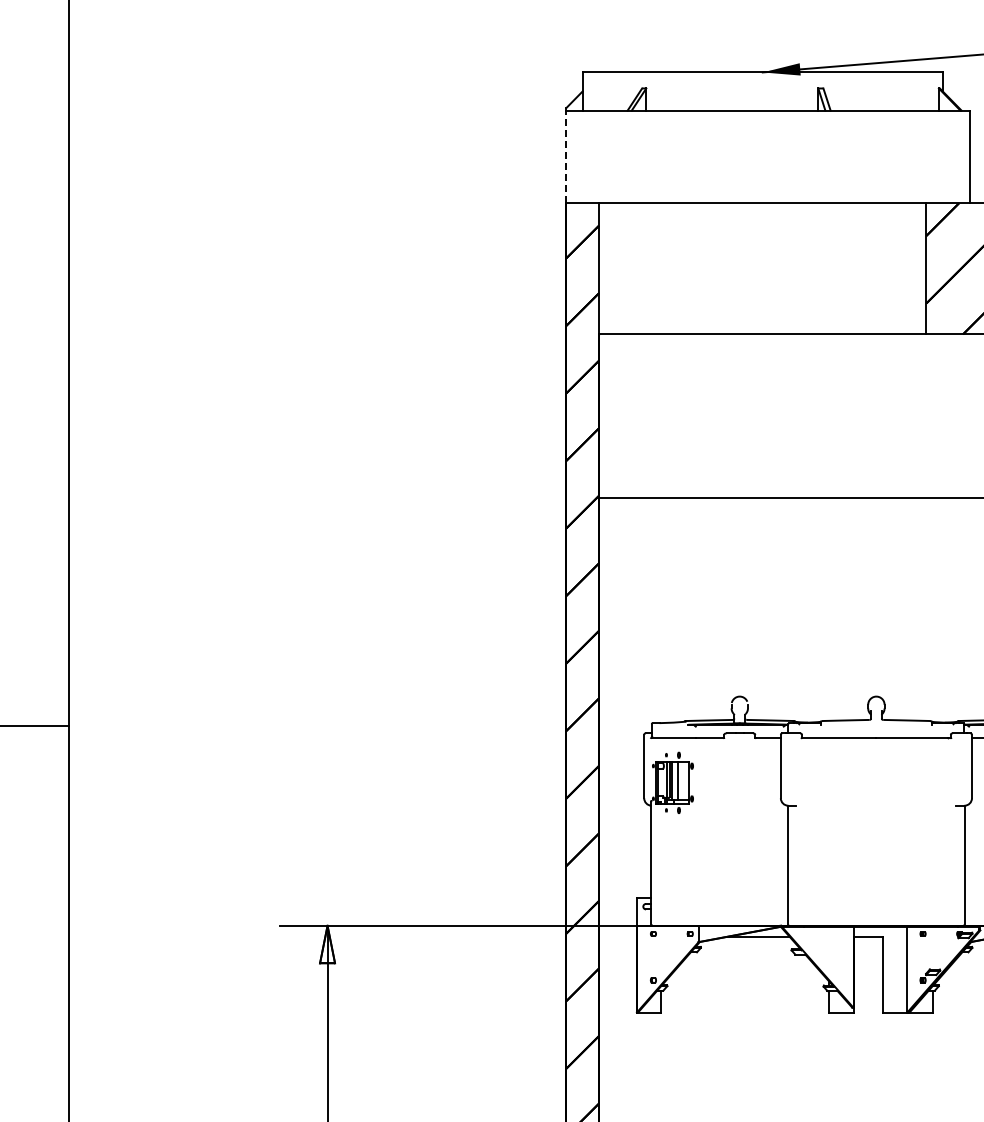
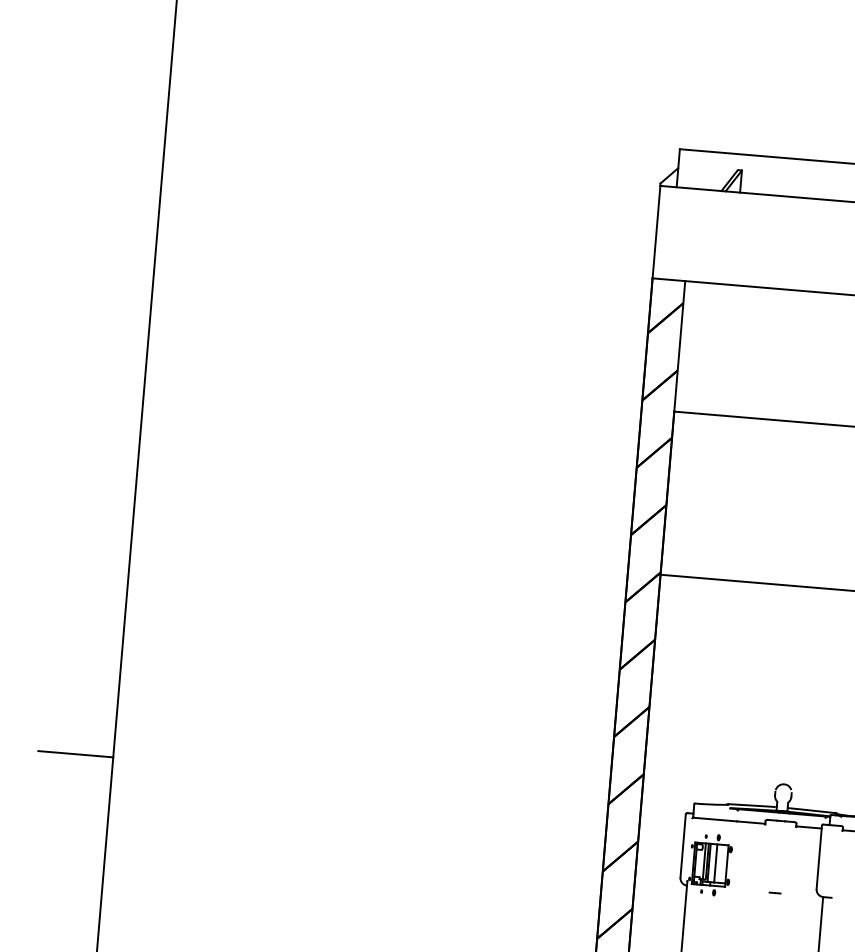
line: (566, 156) -> (656, 231), dashed -> solid
line: (739, 805) -> (774, 892), added

